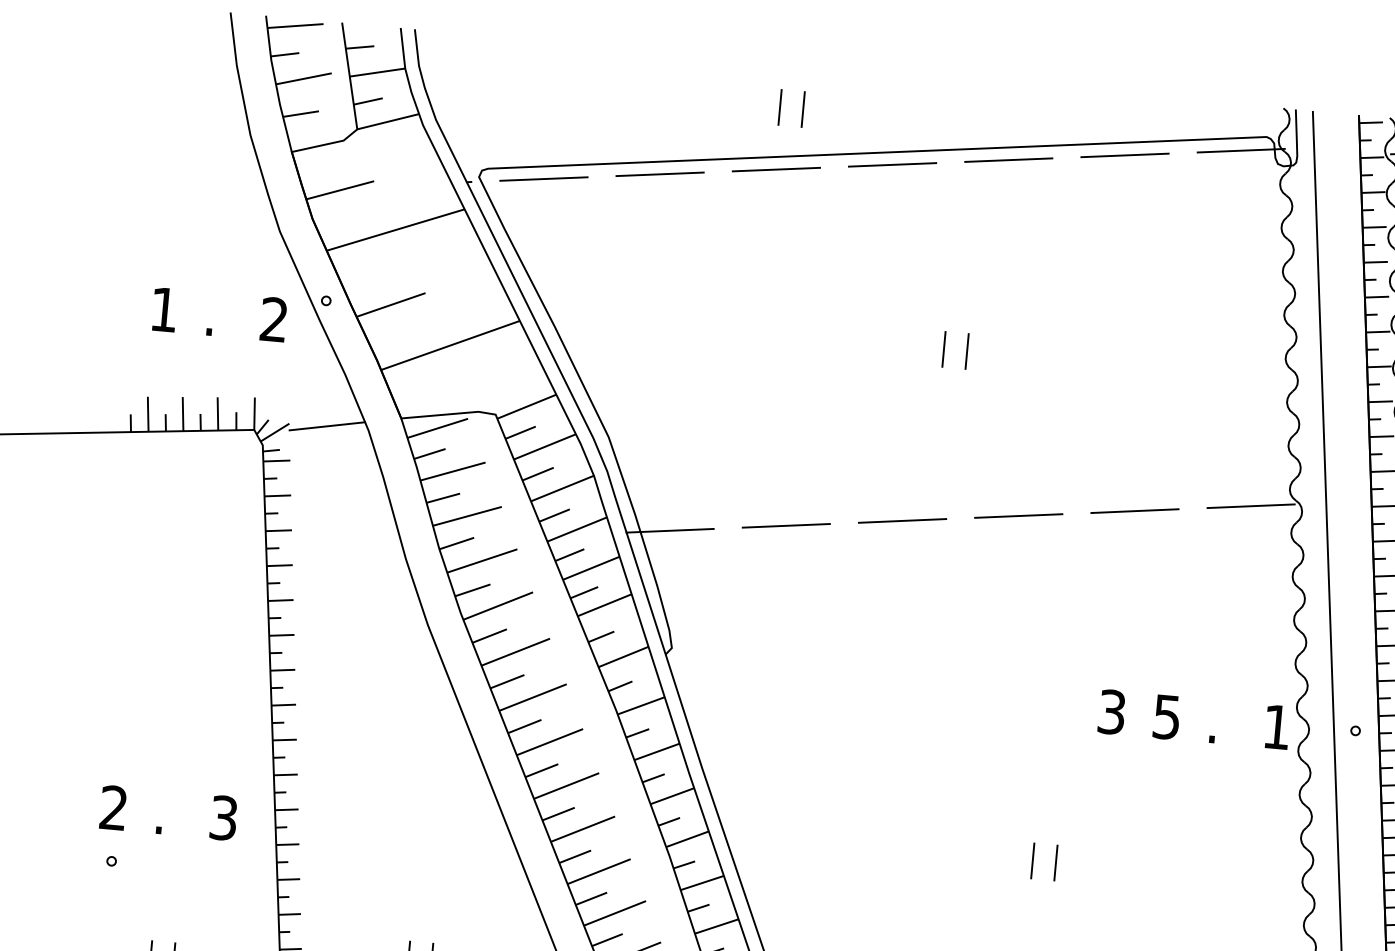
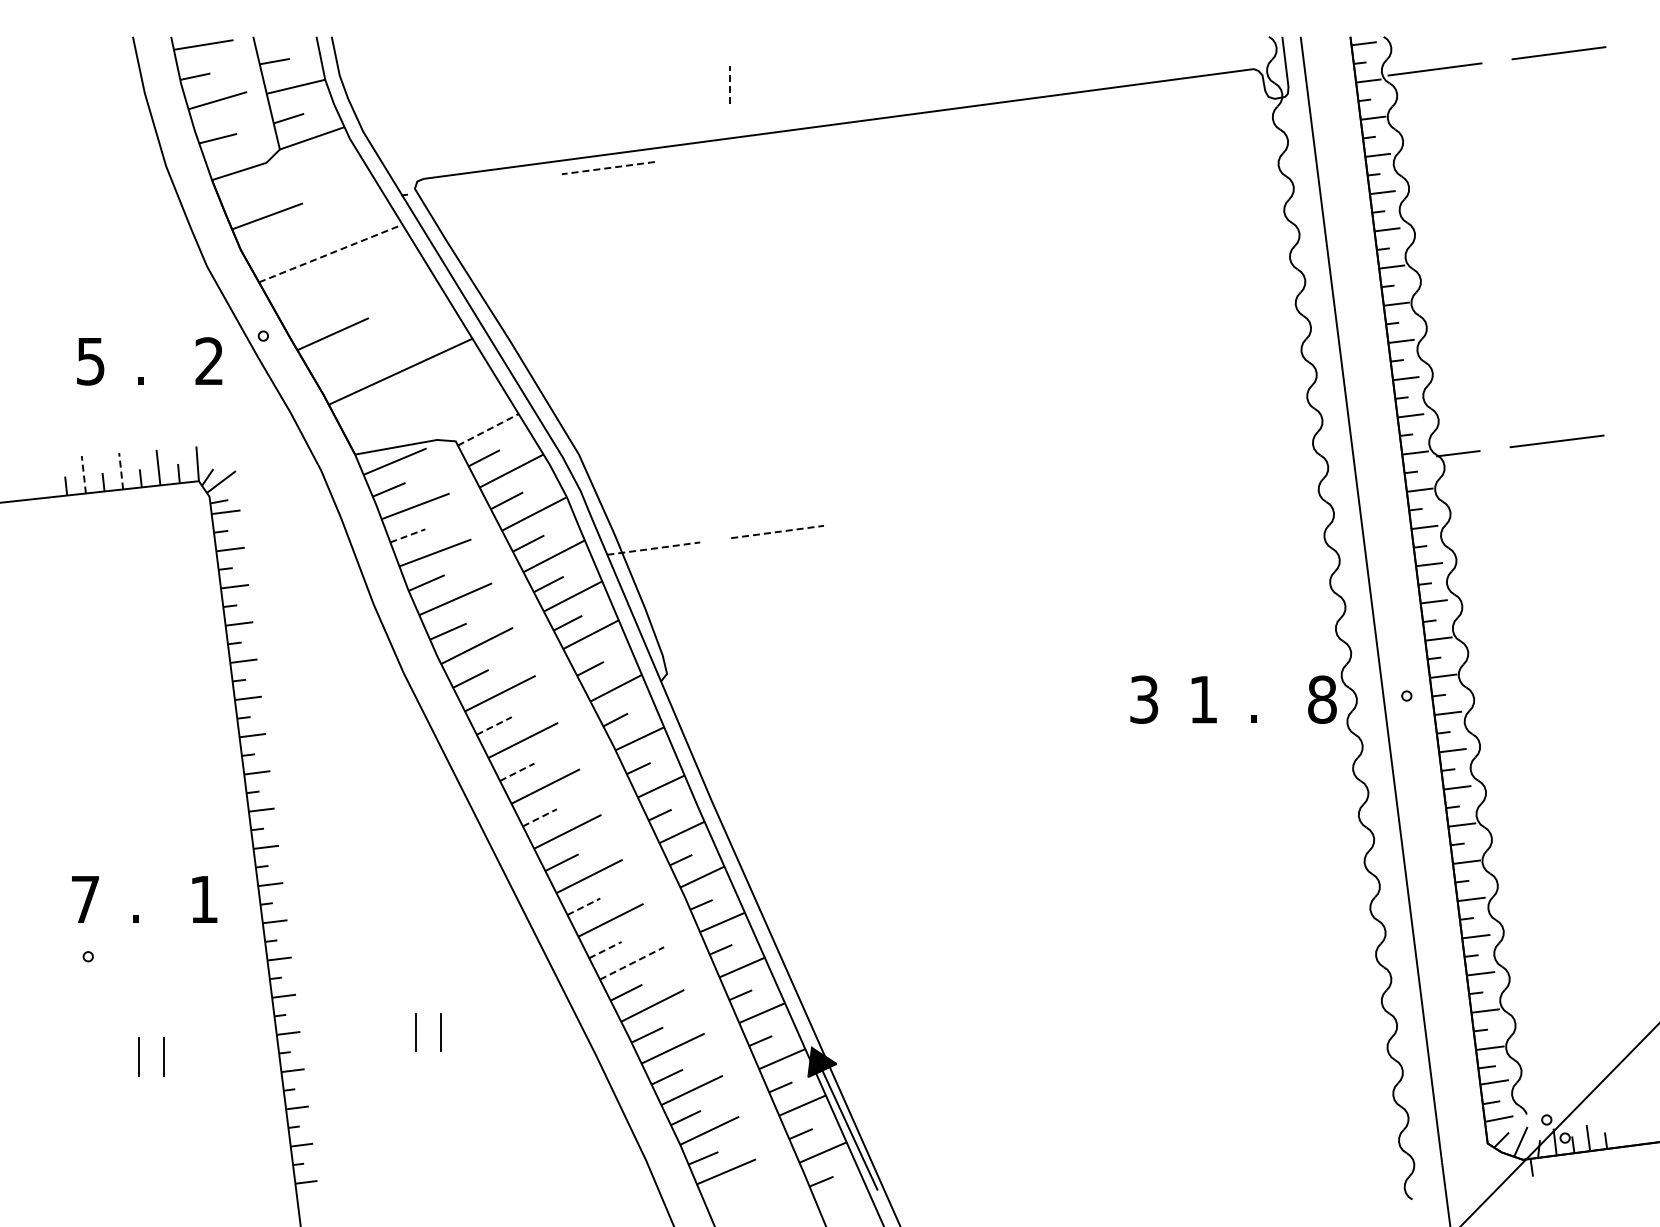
line: (780, 107) -> (730, 84), solid -> dashed
line: (803, 109) -> (755, 84), removed
line: (1240, 150) -> (1227, 86), removed
line: (1124, 155) -> (1103, 102), removed
line: (1008, 159) -> (979, 118), removed
line: (891, 164) -> (855, 135), removed
line: (775, 169) -> (731, 151), removed
line: (660, 174) -> (608, 168), solid -> dashed
line: (543, 178) -> (483, 184), removed
line: (396, 230) -> (331, 253), solid -> dashed
text: (163, 309) -> (90, 361), 1 -> 5
line: (944, 349) -> (929, 327), removed
line: (967, 351) -> (954, 327), removed
line: (527, 406) -> (488, 429), solid -> dashed
line: (147, 413) -> (83, 474), solid -> dashed
line: (183, 413) -> (121, 470), solid -> dashed
line: (327, 426) -> (276, 470), removed
line: (443, 497) -> (407, 535), solid -> dashed
line: (1250, 505) -> (1272, 465), removed
line: (1134, 511) -> (1148, 482), removed
line: (1017, 515) -> (1024, 498), removed
line: (902, 520) -> (901, 515), removed
line: (786, 526) -> (777, 532), solid -> dashed
line: (669, 530) -> (653, 548), solid -> dashed
line: (507, 681) -> (494, 725), solid -> dashed
text: (1166, 716) -> (1203, 699), 5 -> 1
line: (524, 726) -> (517, 772), solid -> dashed
text: (1277, 727) -> (1322, 699), 1 -> 8
line: (542, 770) -> (540, 817), solid -> dashed
text: (113, 807) -> (84, 898), 2 -> 7
text: (223, 817) -> (203, 899), 3 -> 1
line: (575, 856) -> (584, 906), solid -> dashed
line: (1033, 860) -> (1074, 866), removed
line: (1056, 862) -> (1099, 866), removed
line: (591, 898) -> (605, 949), solid -> dashed
line: (615, 913) -> (632, 963), solid -> dashed

